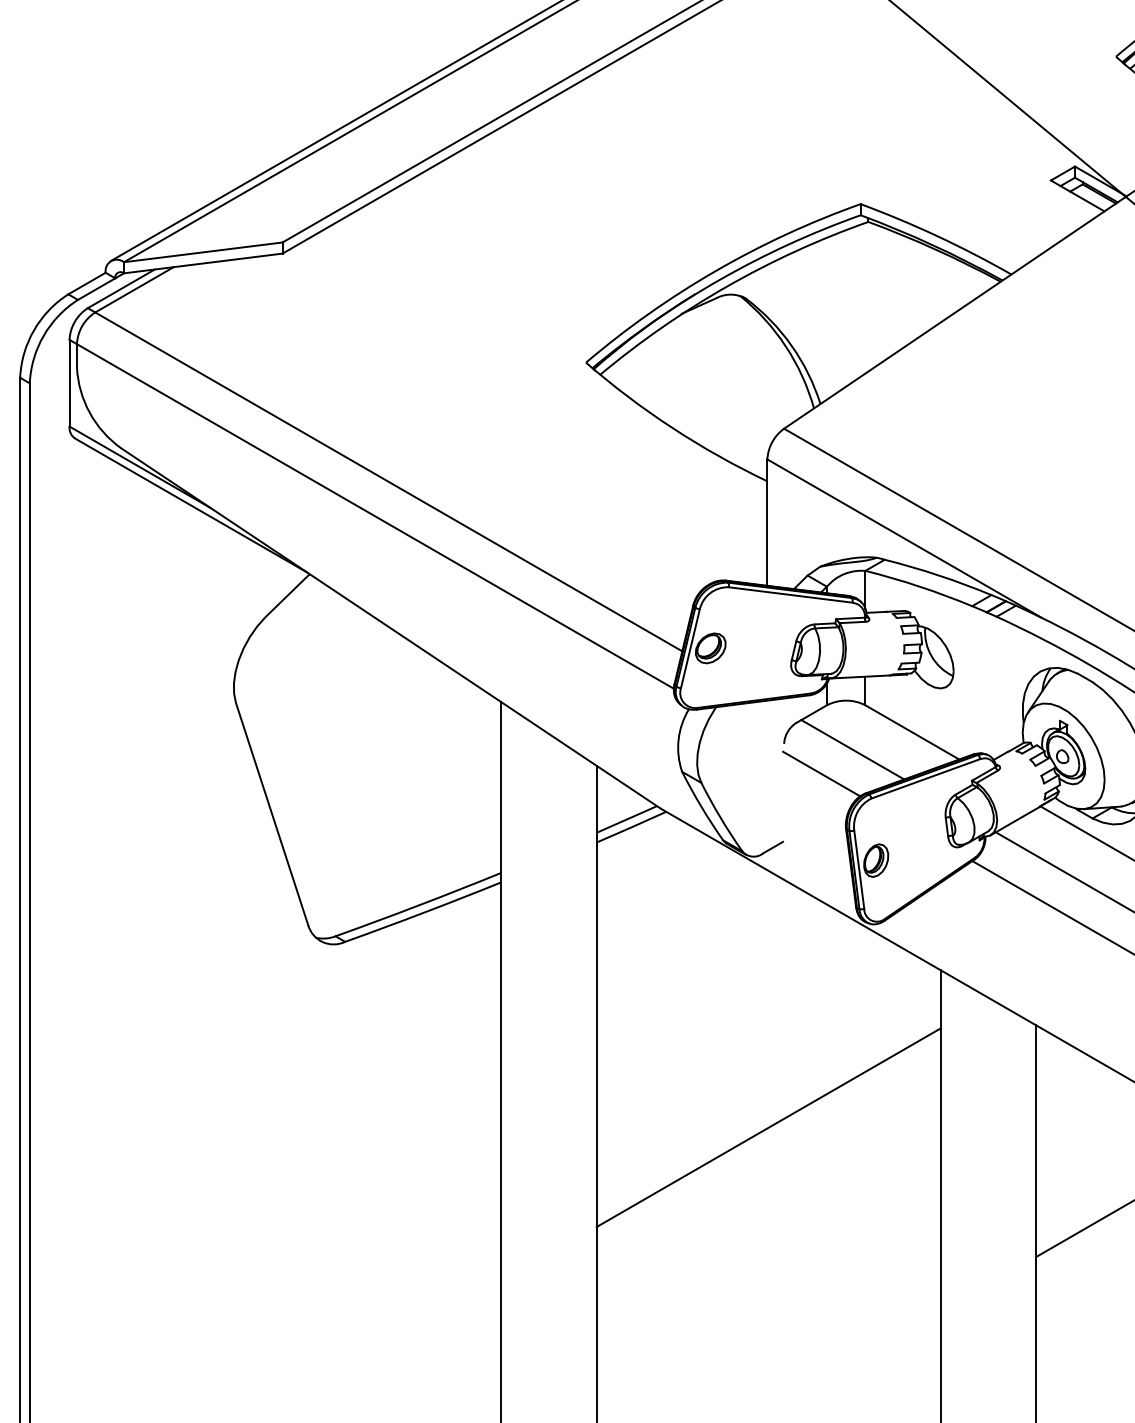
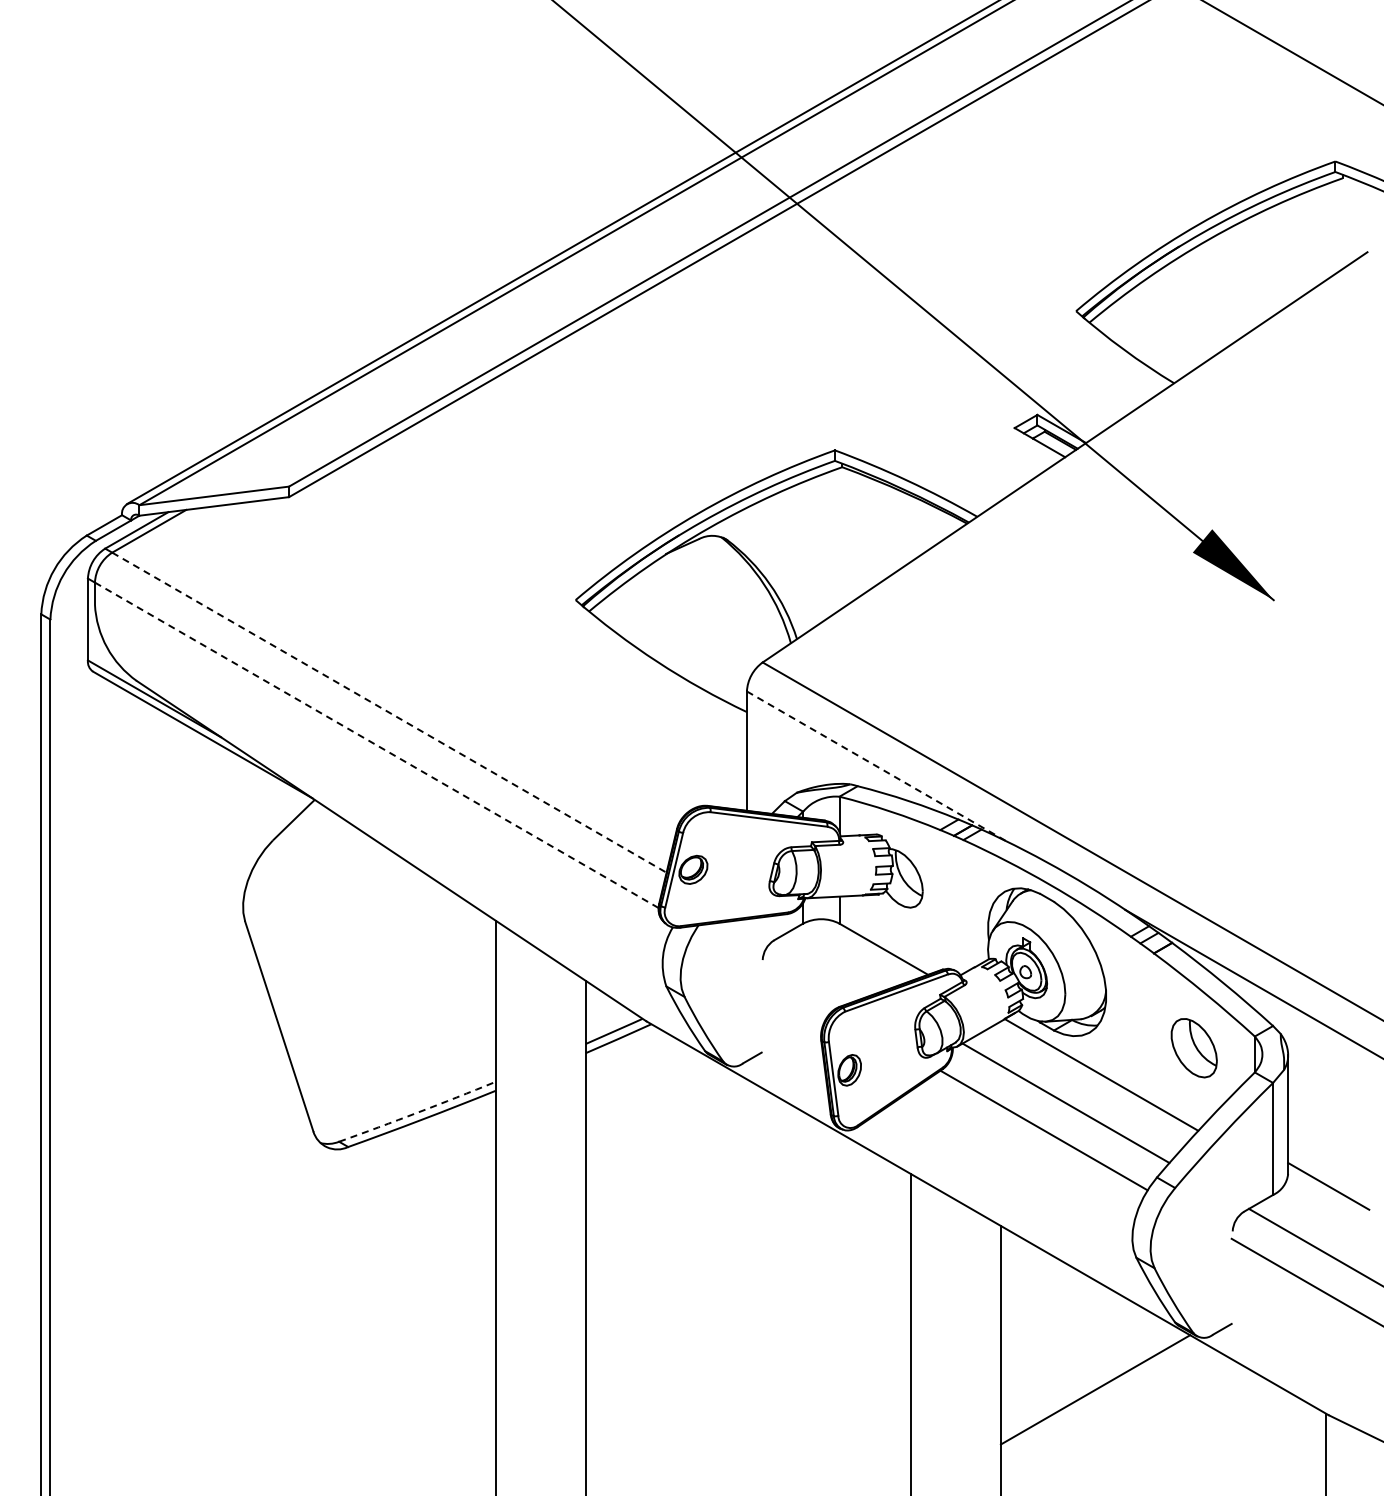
line: (388, 481) -> (389, 712), solid -> dashed
line: (376, 516) -> (377, 745), solid -> dashed
line: (904, 538) -> (876, 766), solid -> dashed
line: (852, 749) -> (827, 965), removed
line: (820, 773) -> (797, 988), removed
arc: (418, 905) -> (417, 1112), solid -> dashed
line: (768, 1127) -> (747, 1322), removed

